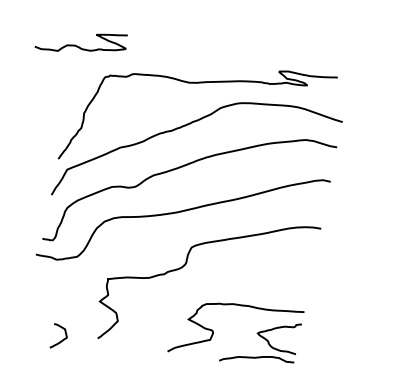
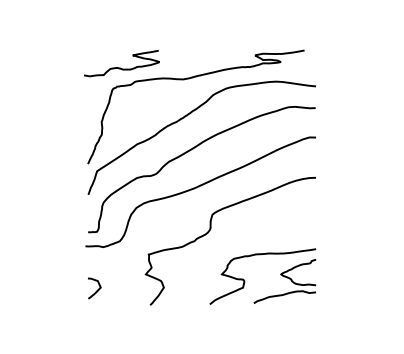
curve: (79, 46) -> (120, 67), moved
curve: (61, 340) -> (96, 290), moved

